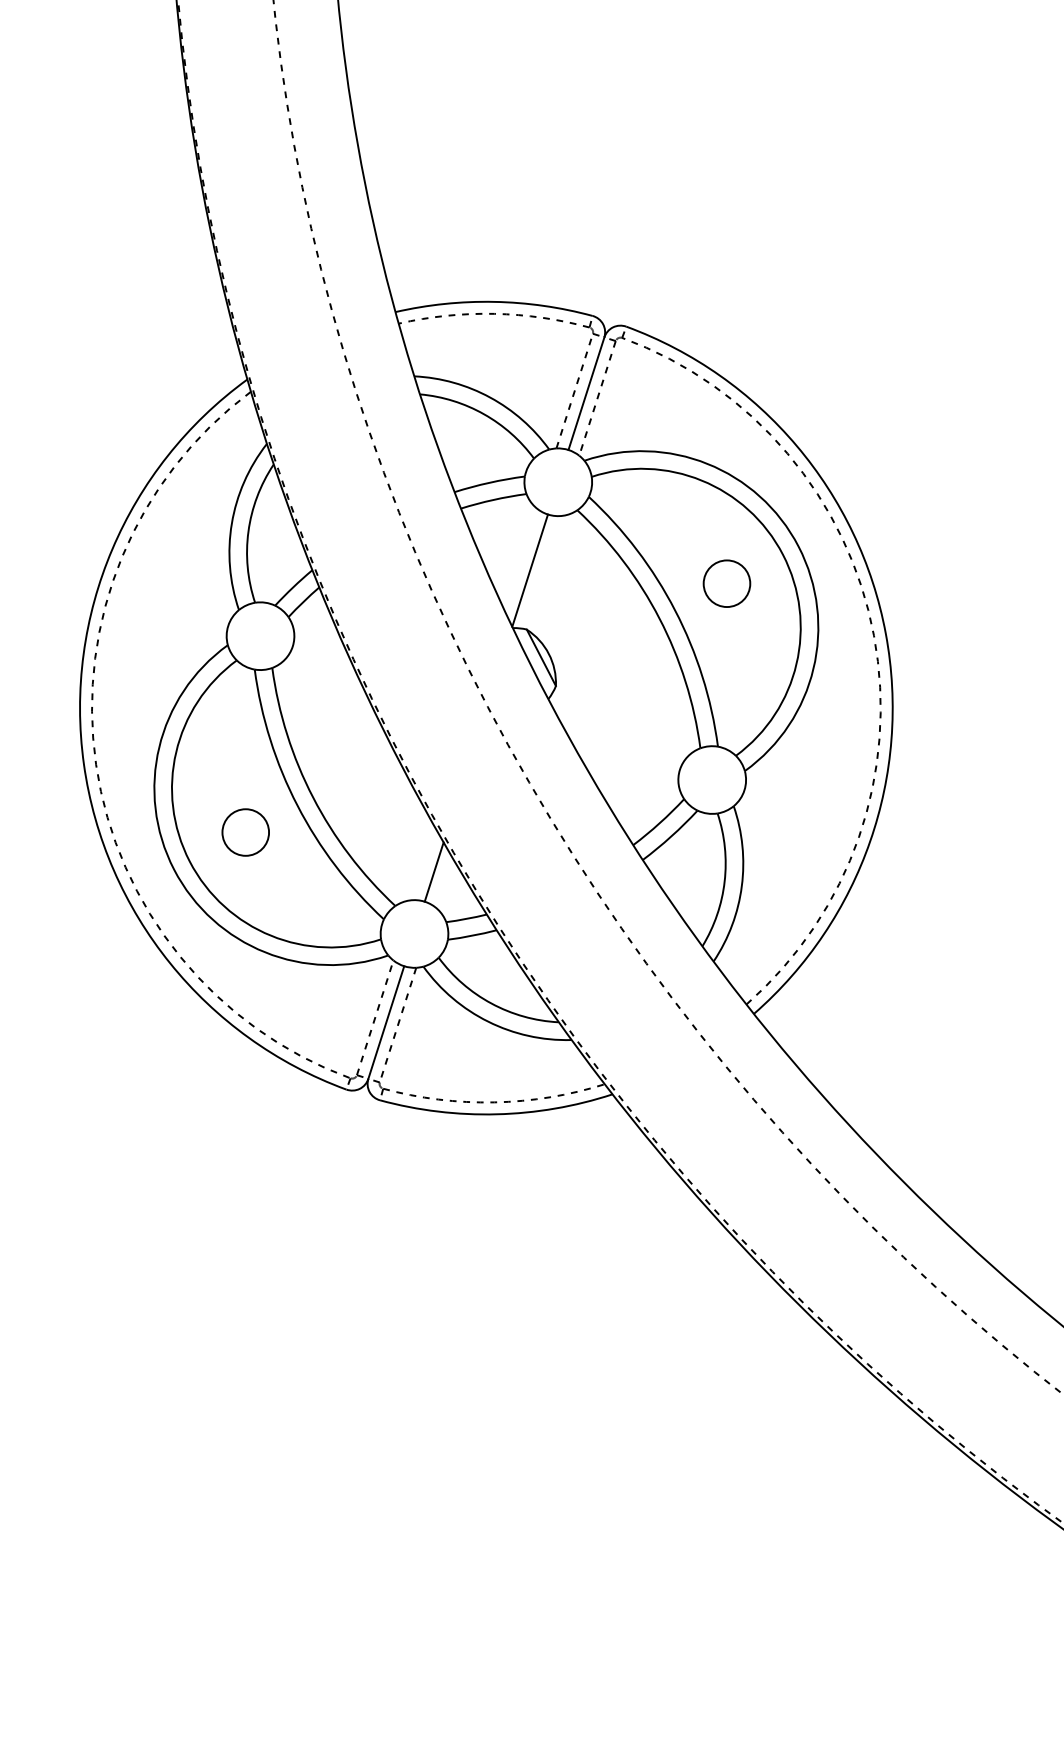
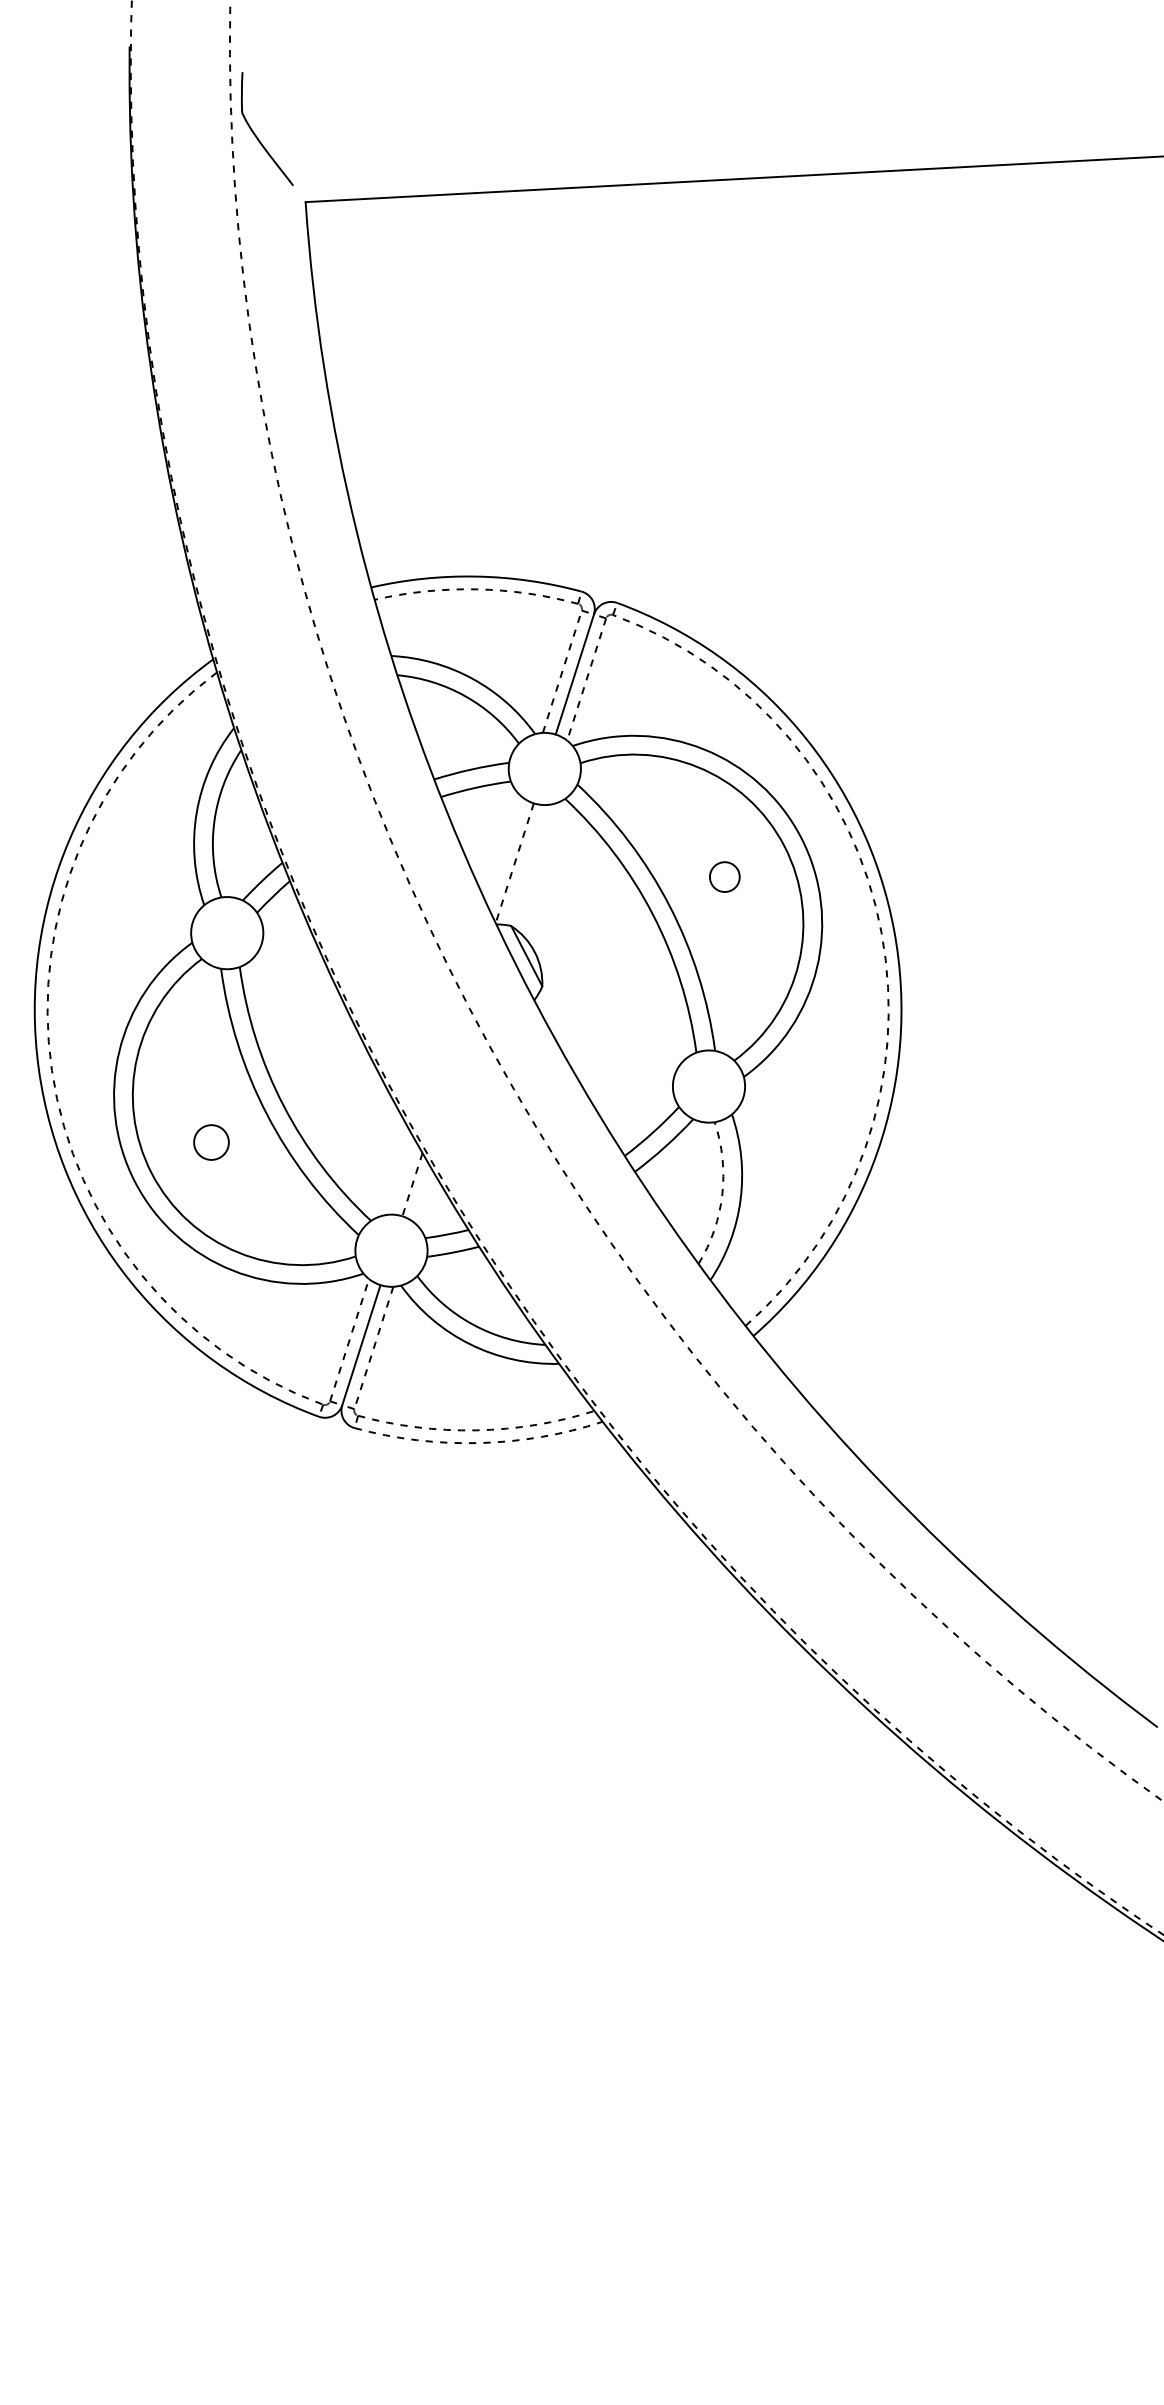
line: (529, 570) -> (514, 863), solid -> dashed
circle: (726, 583) -> (724, 876), size x0.6
circle: (245, 832) -> (211, 1142), size x0.7
line: (434, 872) -> (412, 1185), solid -> dashed
arc: (724, 881) -> (722, 1194), solid -> dashed
arc: (497, 1114) -> (479, 1443), solid -> dashed

